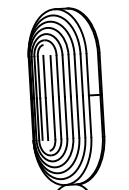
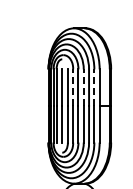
line: (81, 74) -> (94, 87), solid -> dashed
line: (69, 75) -> (83, 87), solid -> dashed
line: (58, 76) -> (73, 87), solid -> dashed

